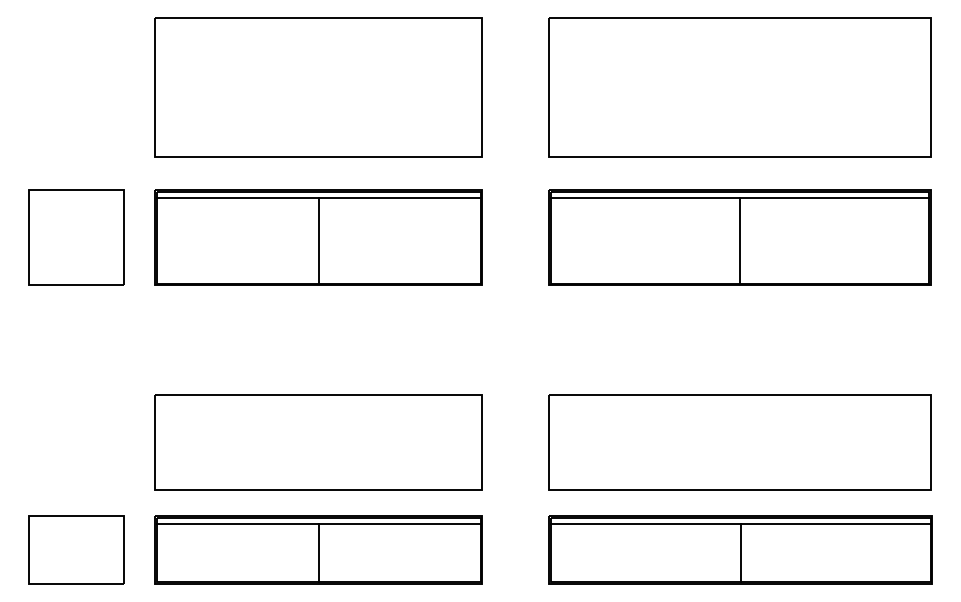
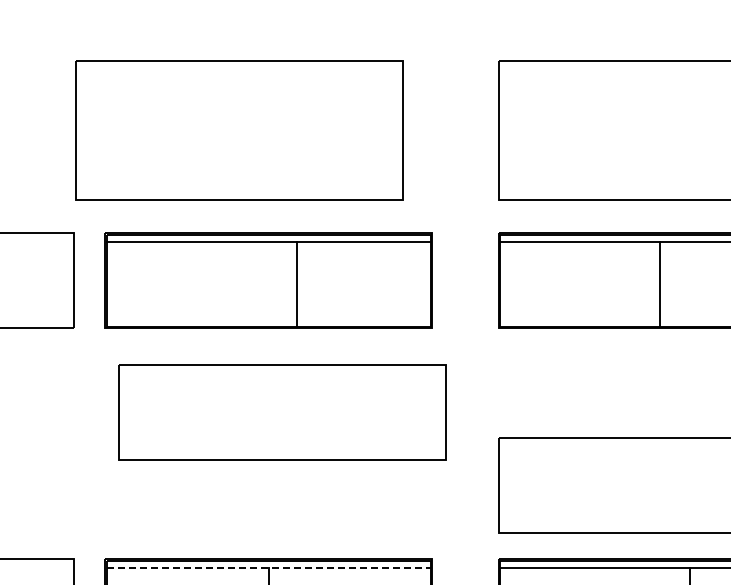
part: (318, 87) -> (239, 130), moved
line: (318, 240) -> (296, 283), moved
line: (739, 240) -> (660, 283), moved
part: (318, 442) -> (282, 412), moved
line: (318, 524) -> (268, 567), solid -> dashed

